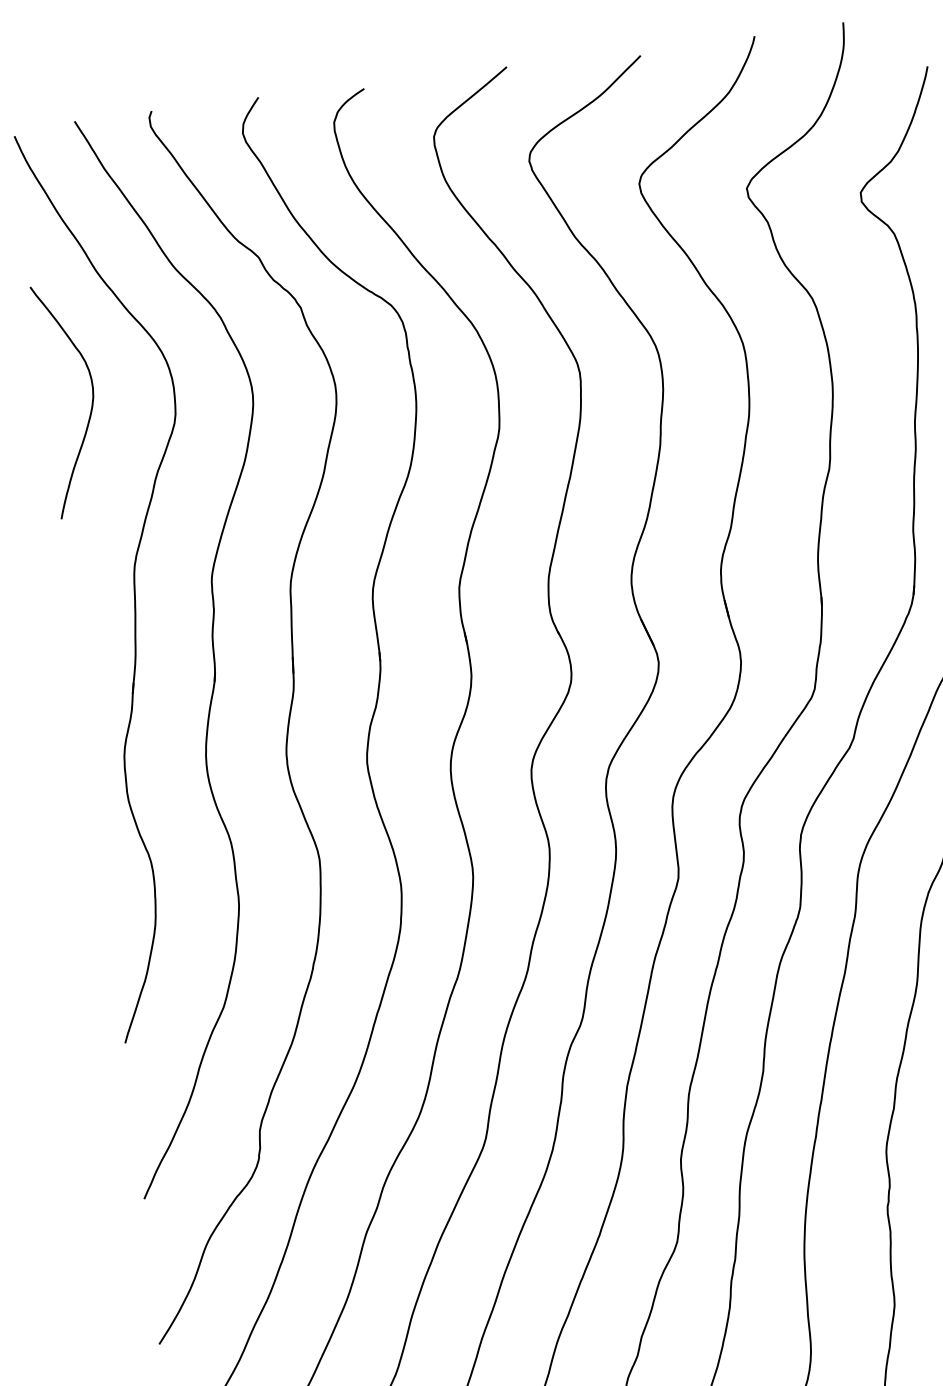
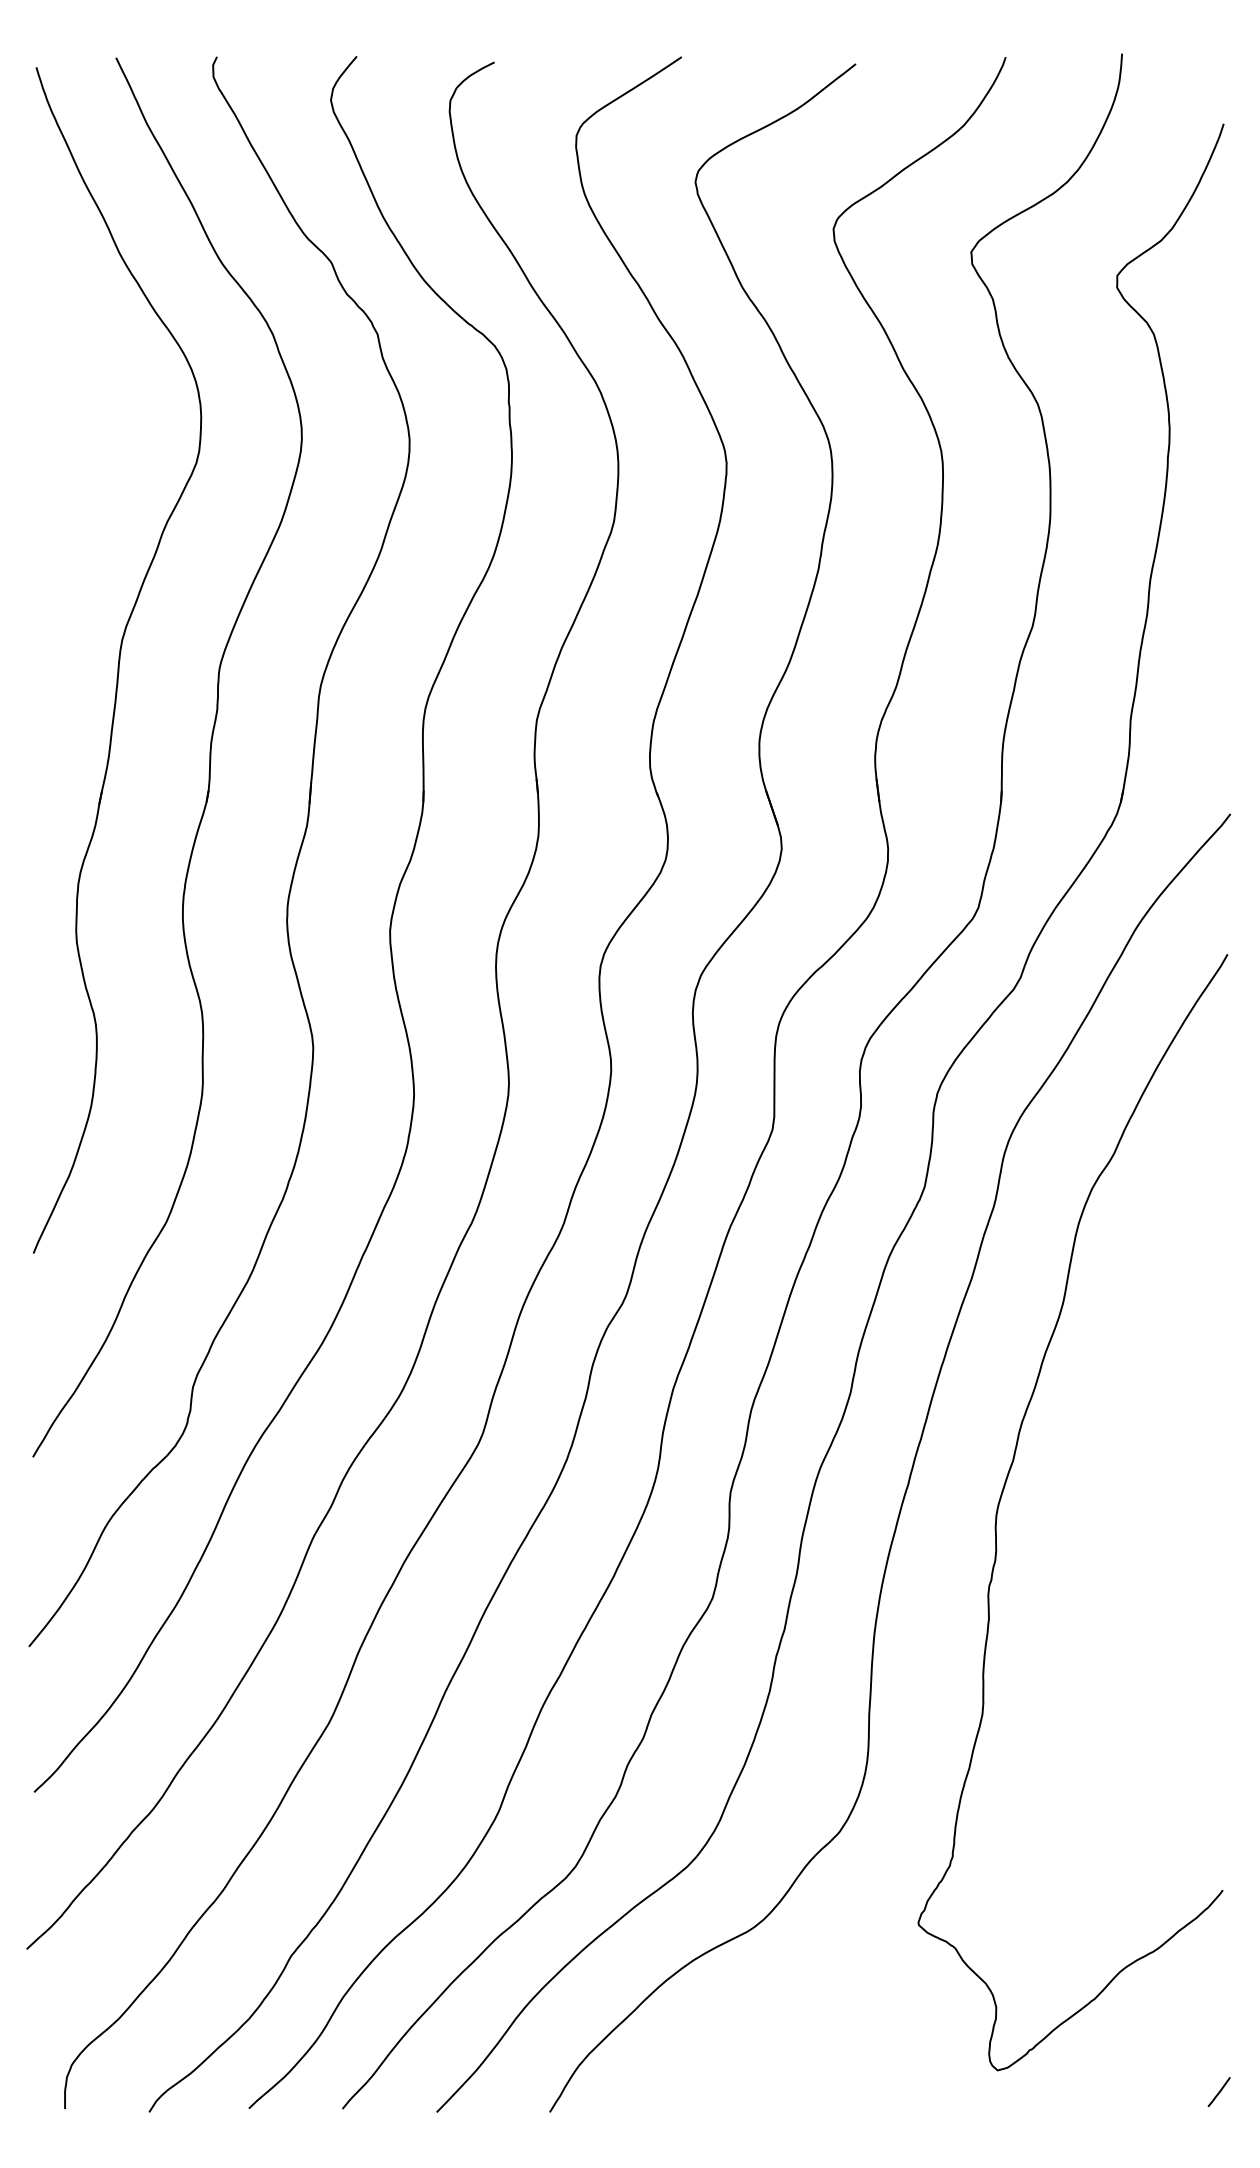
curve: (91, 401) -> (93, 421), removed

